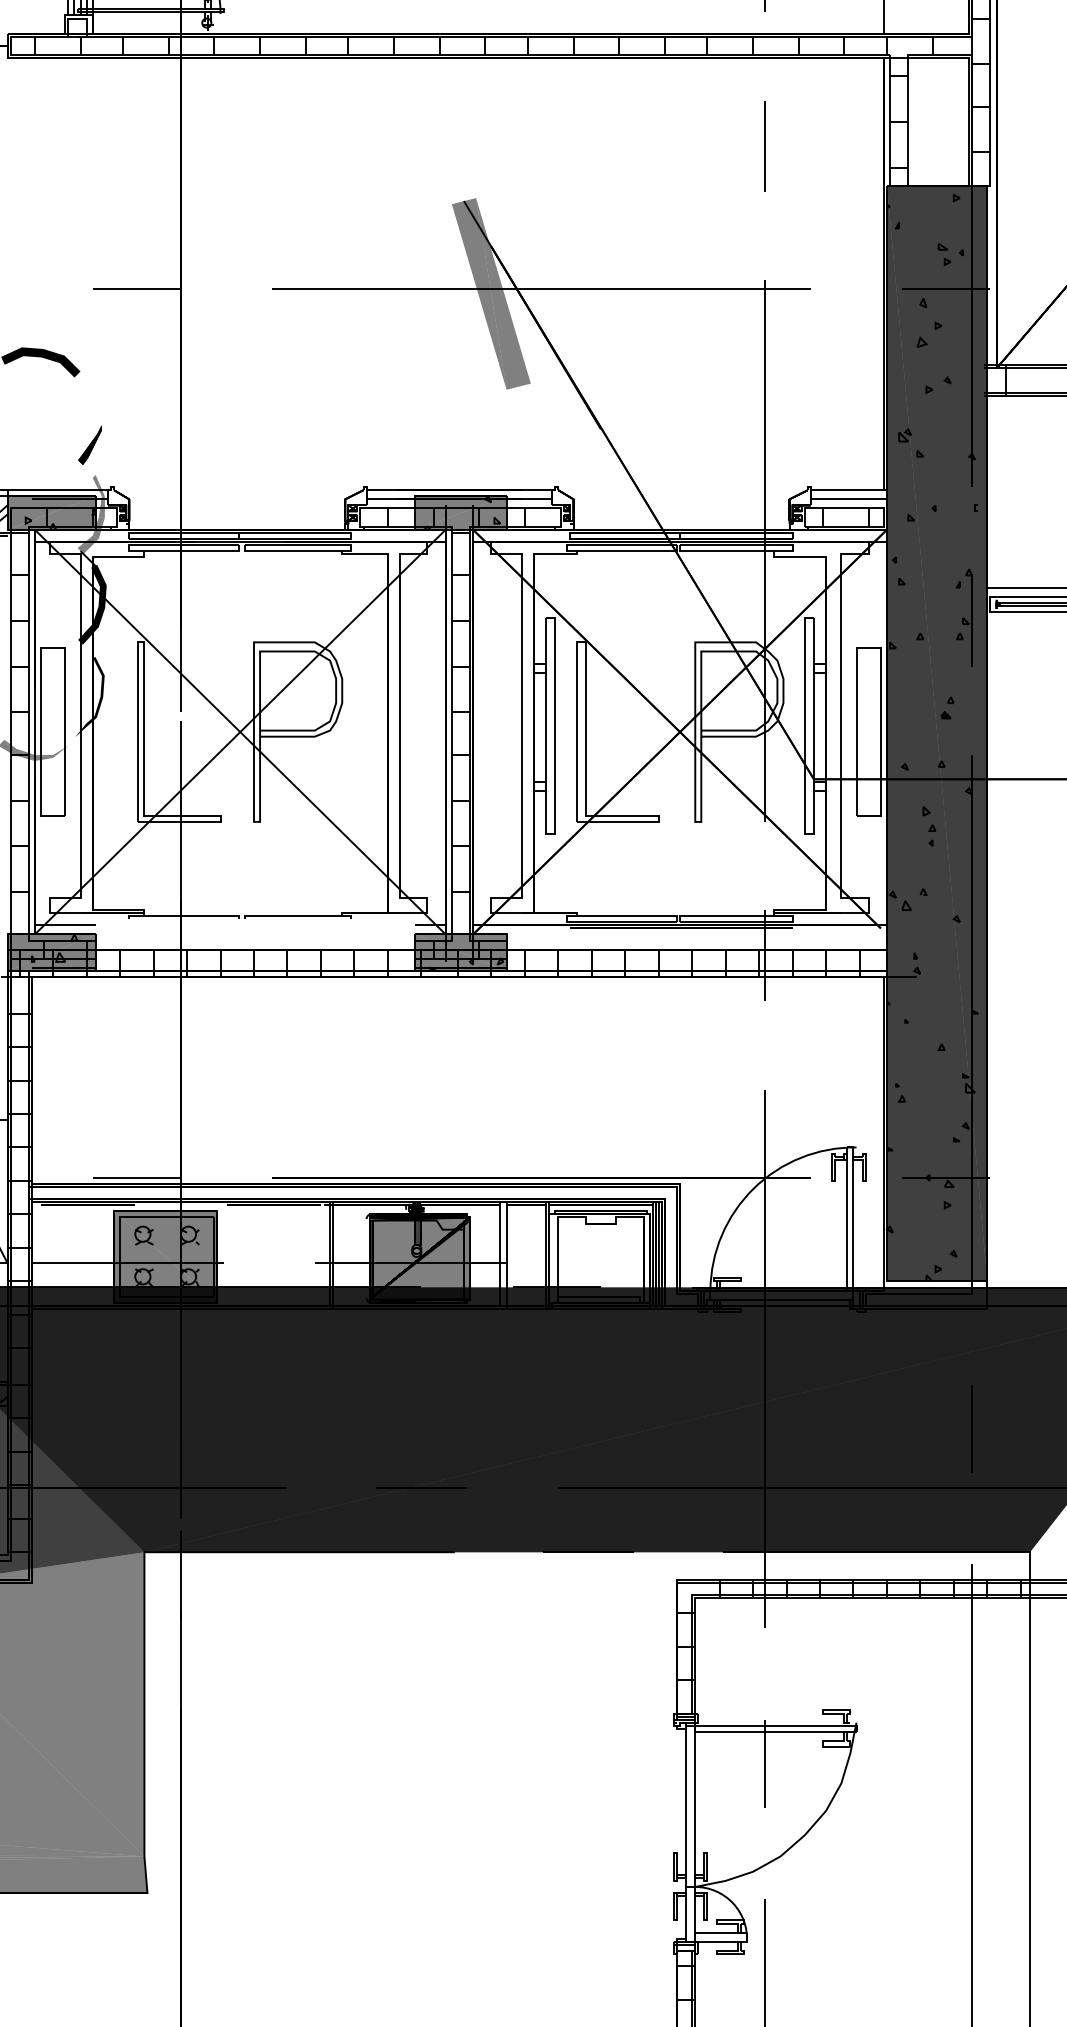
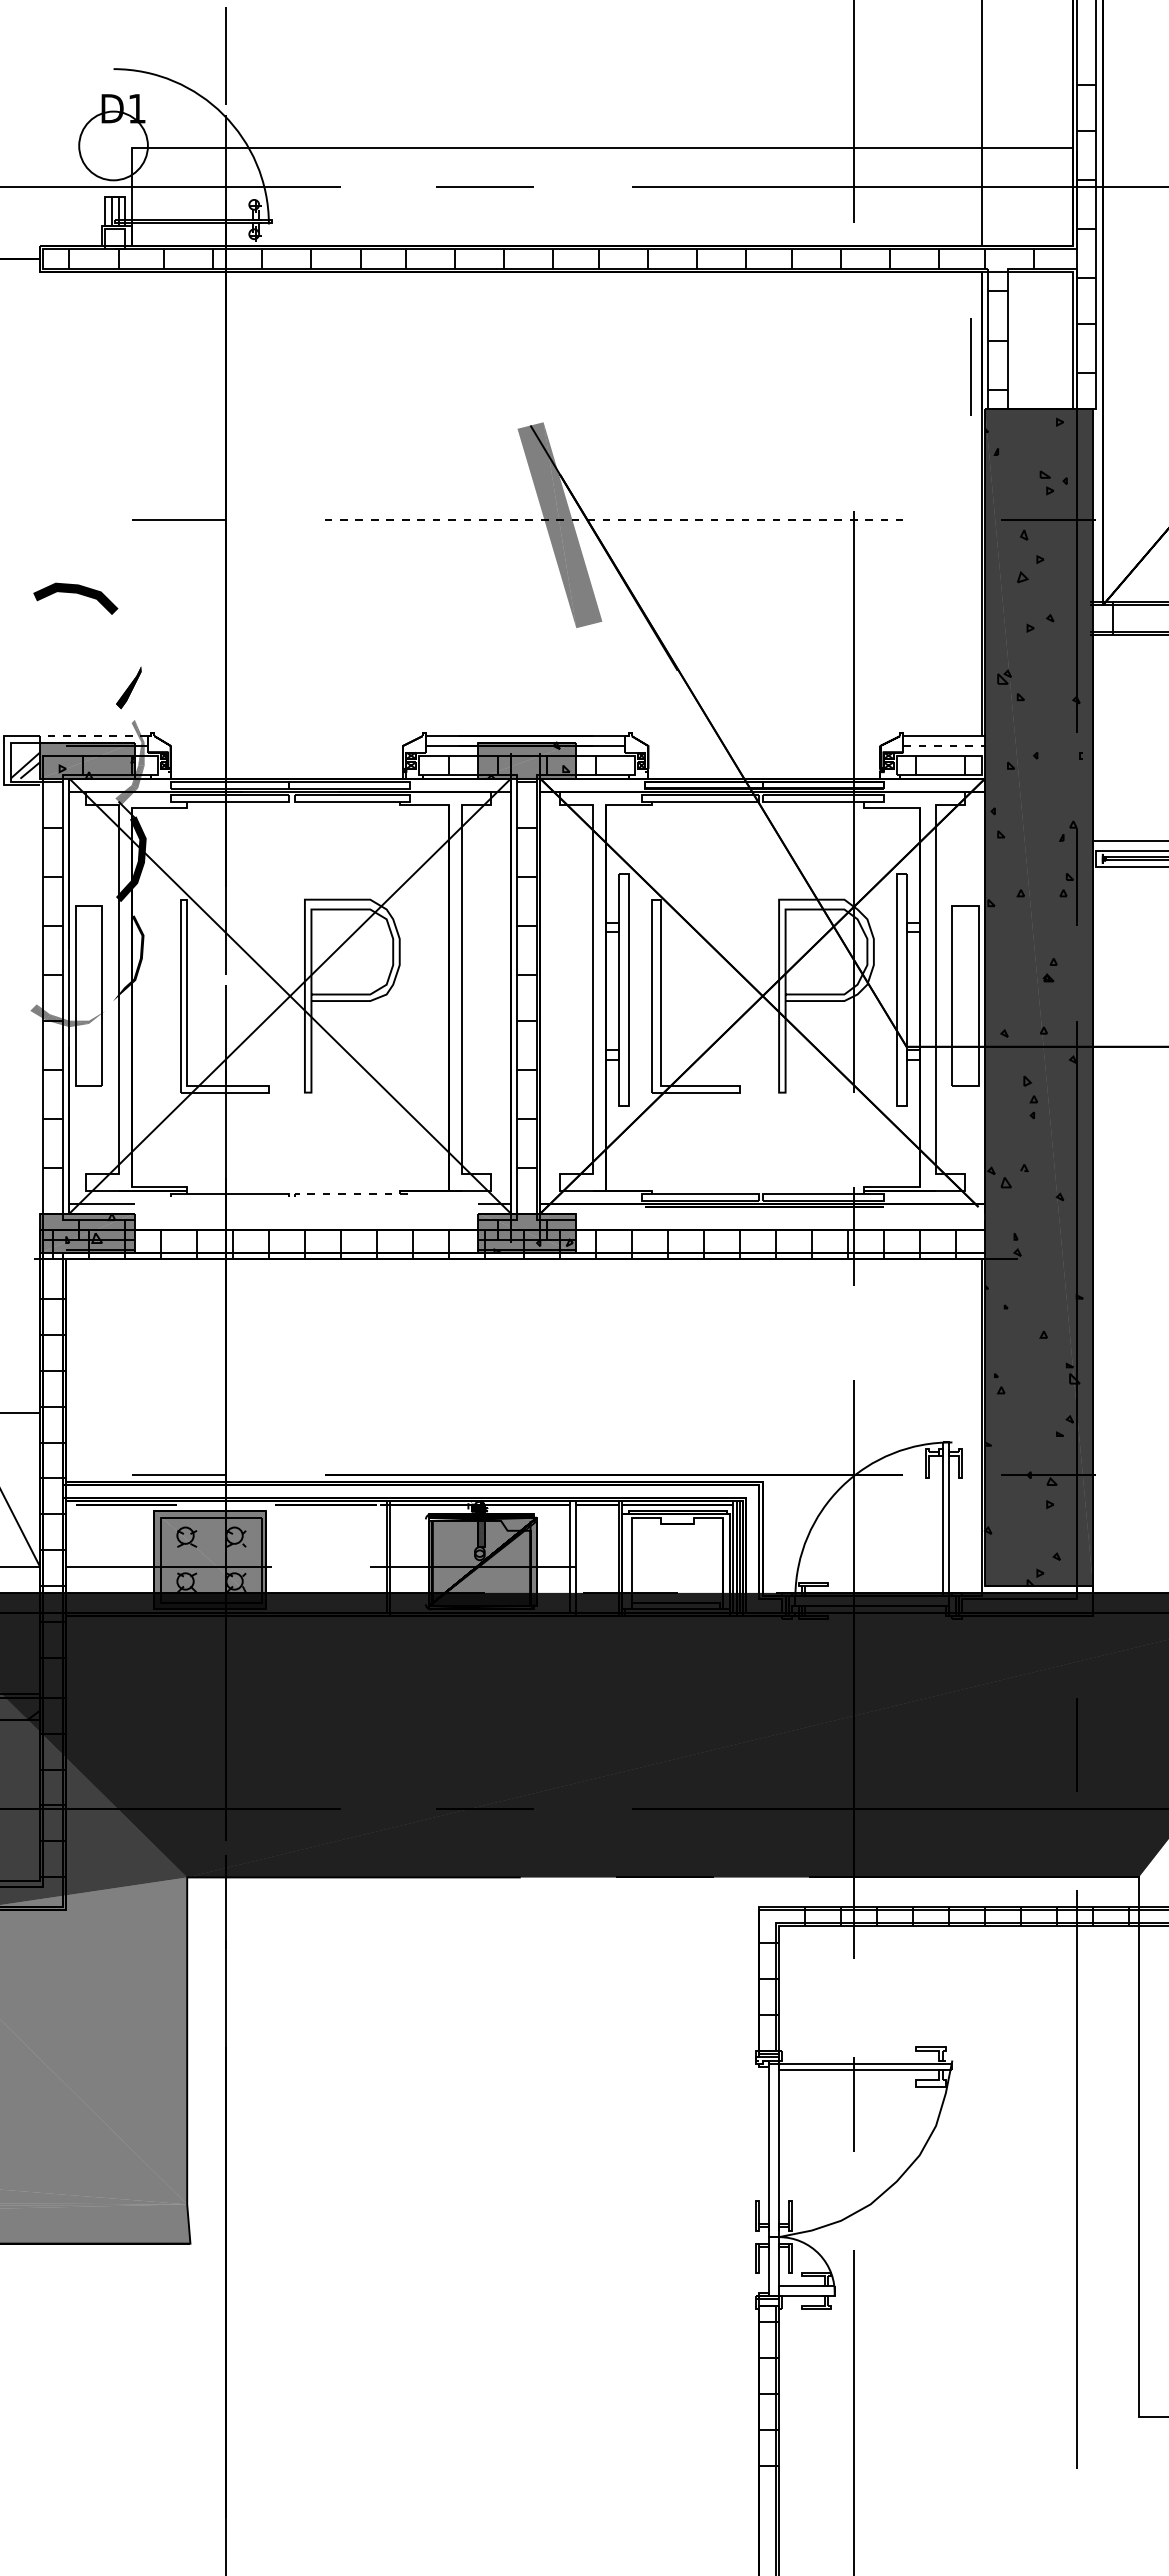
line: (764, 146) -> (970, 366), moved
line: (542, 289) -> (614, 520), solid -> dashed
line: (53, 490) -> (89, 736), solid -> dashed
line: (849, 498) -> (944, 745), solid -> dashed
line: (298, 915) -> (352, 1193), solid -> dashed

